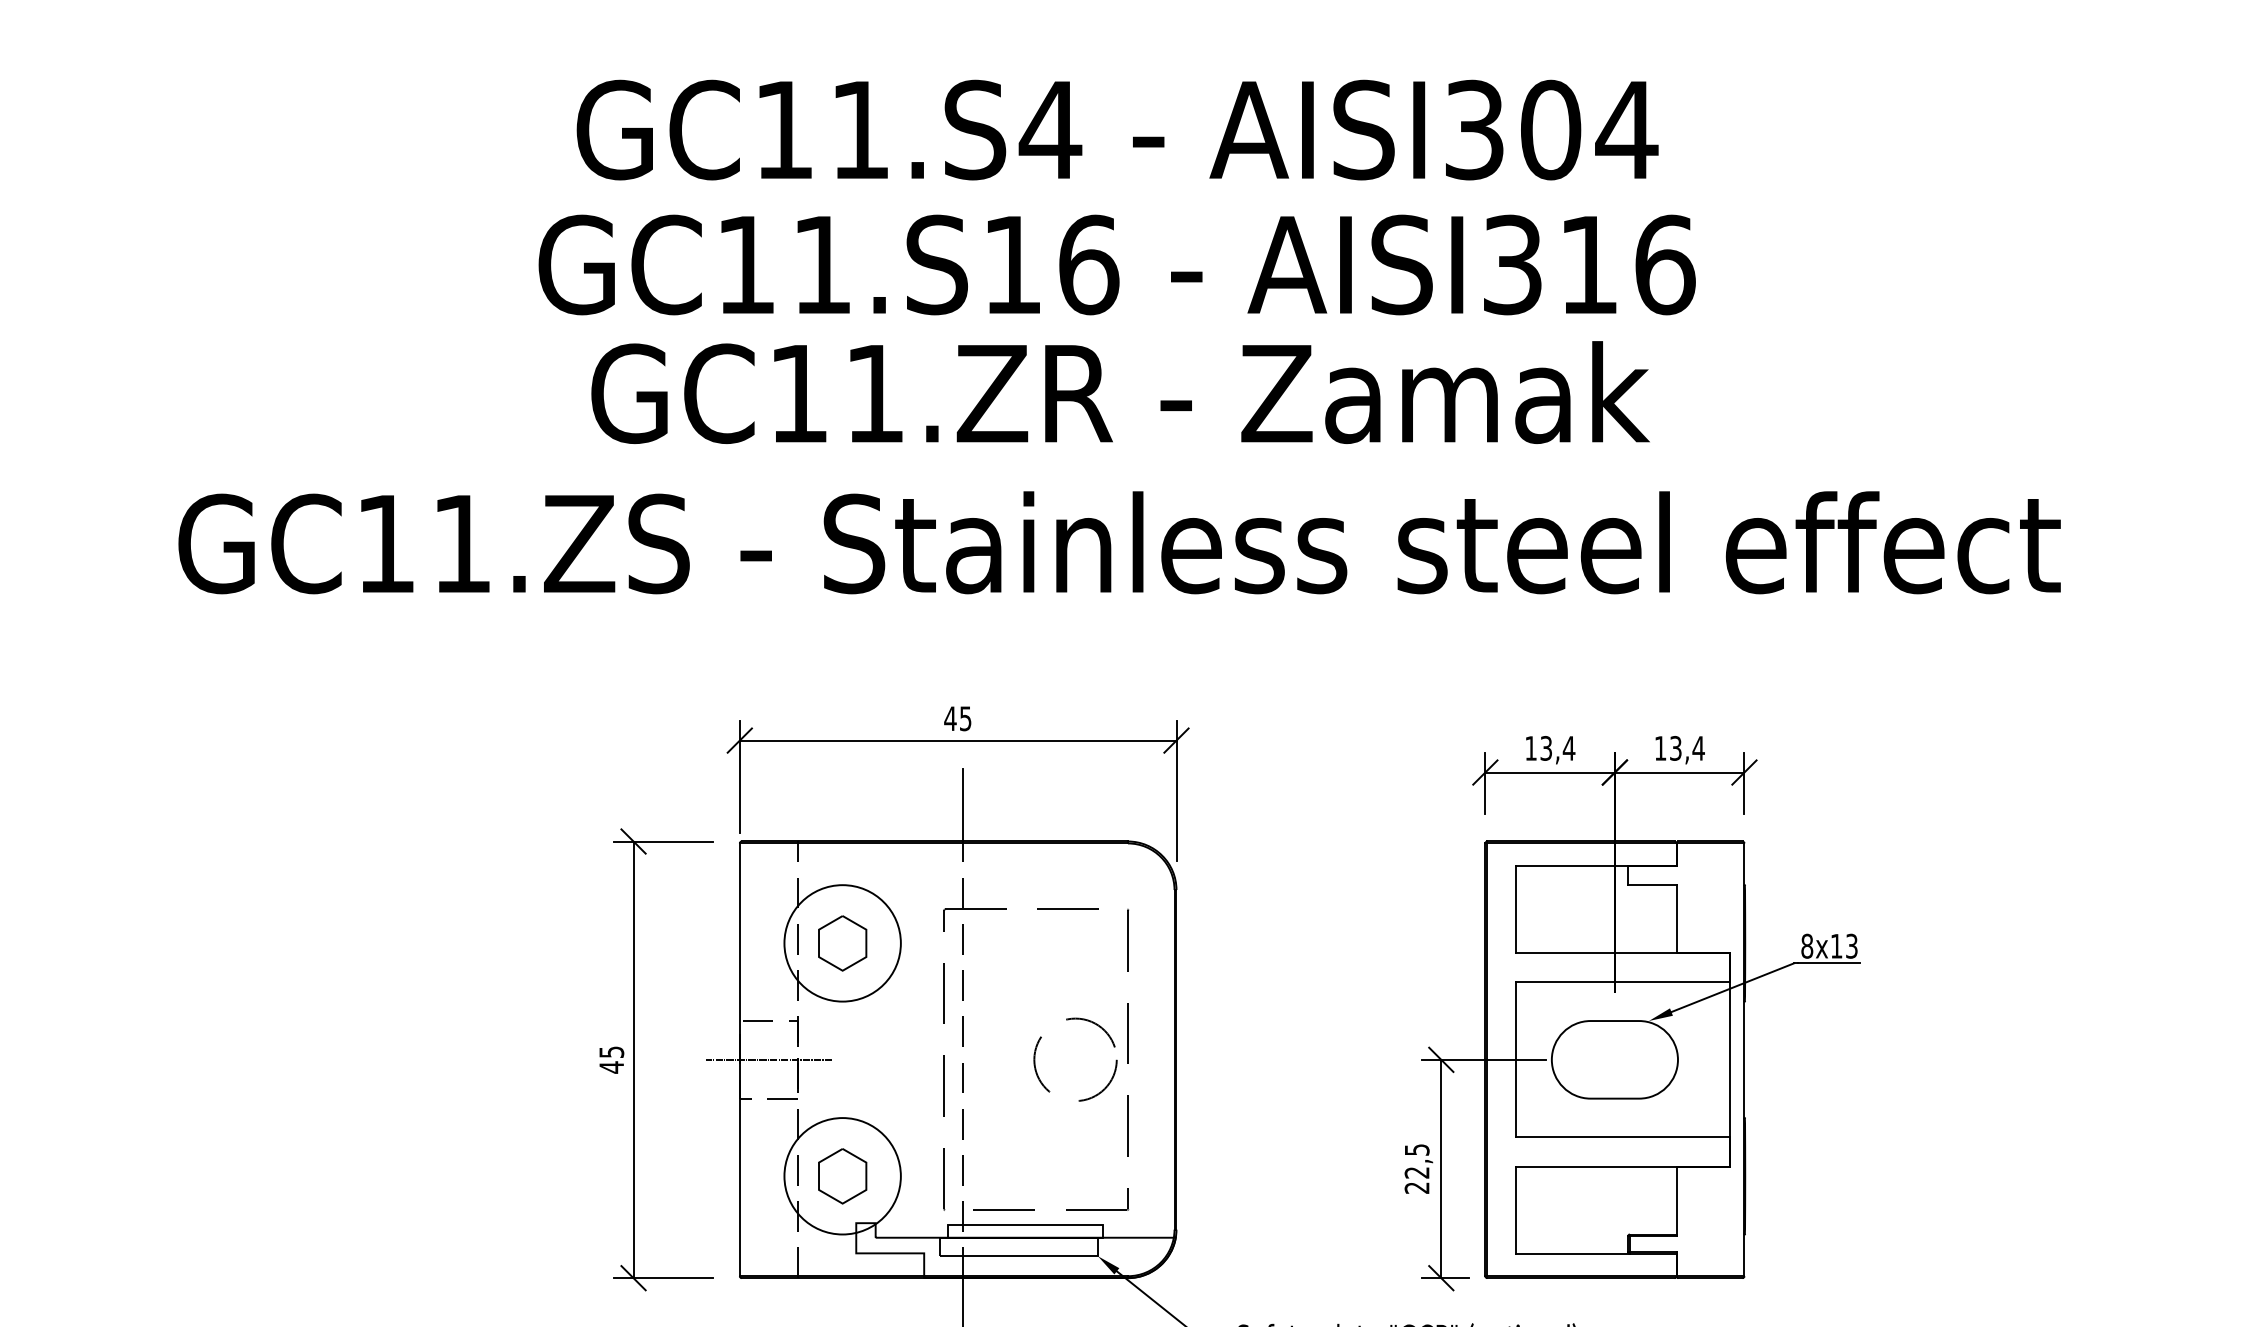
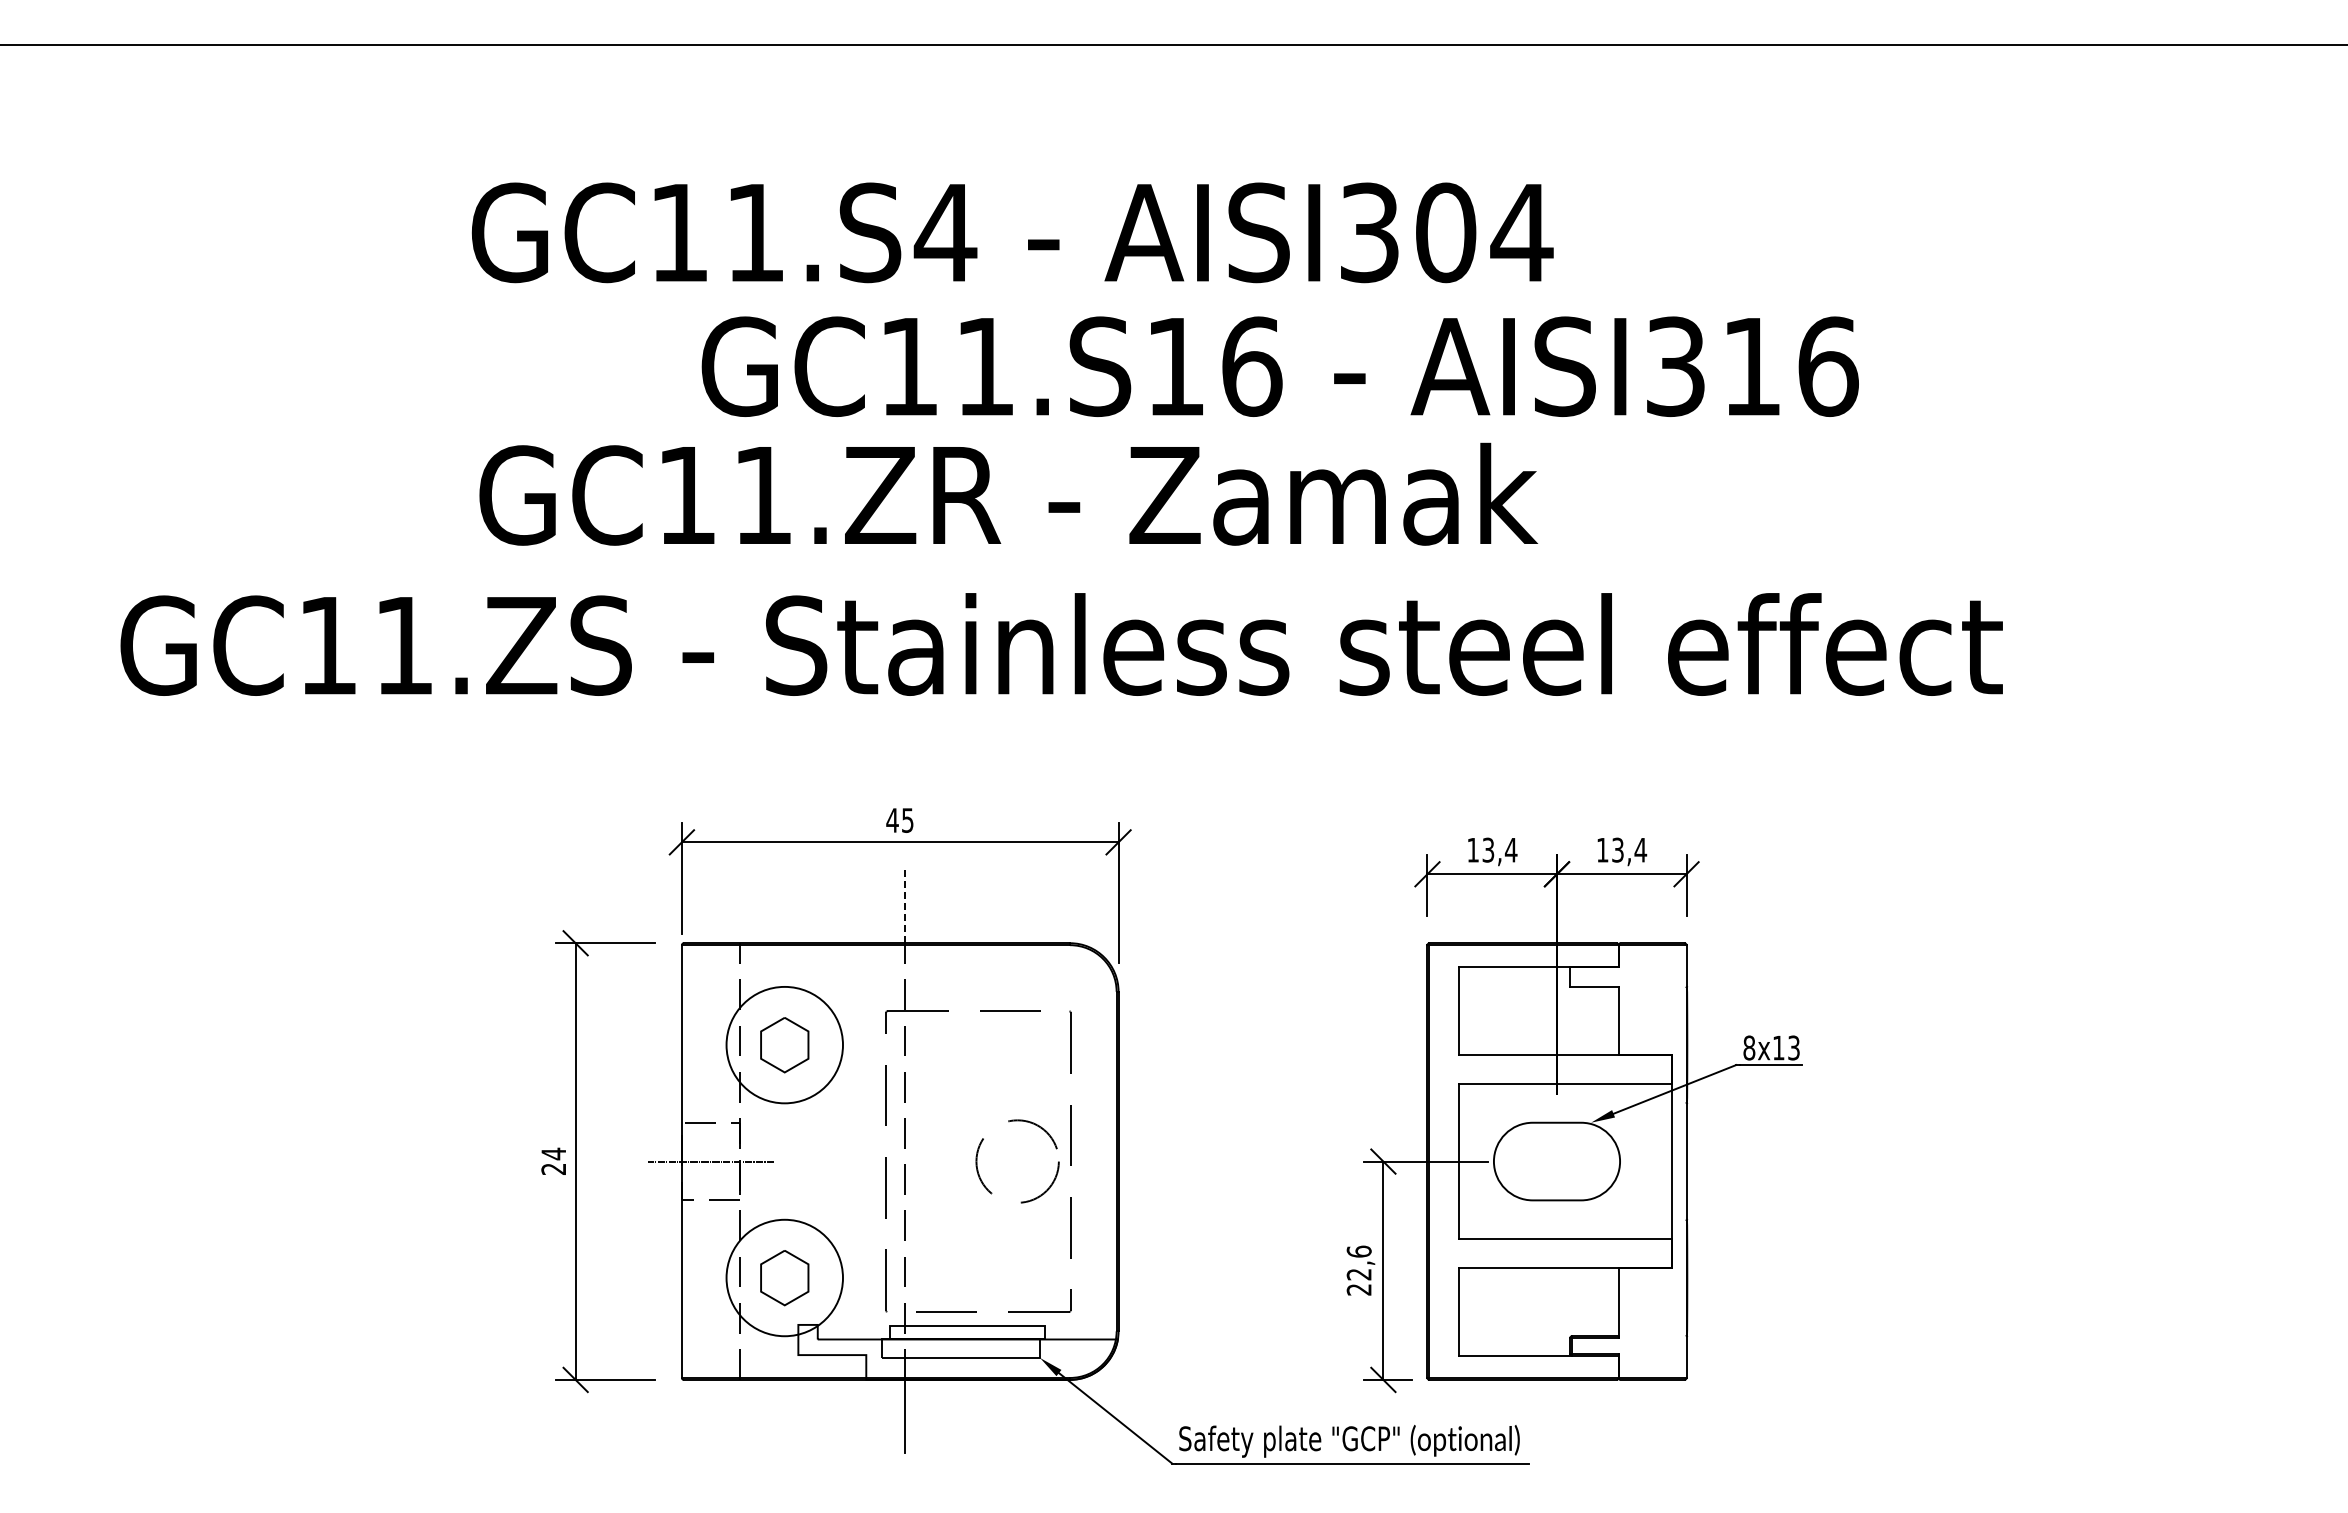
text: (1117, 129) -> (1012, 232), moved
text: (1116, 264) -> (1279, 366), moved
text: (1120, 391) -> (1008, 493), moved
line: (963, 804) -> (905, 906), solid -> dashed
text: (611, 1059) -> (553, 1161), 45 -> 24
text: (1416, 1149) -> (1358, 1251), 22,5 -> 22,6

